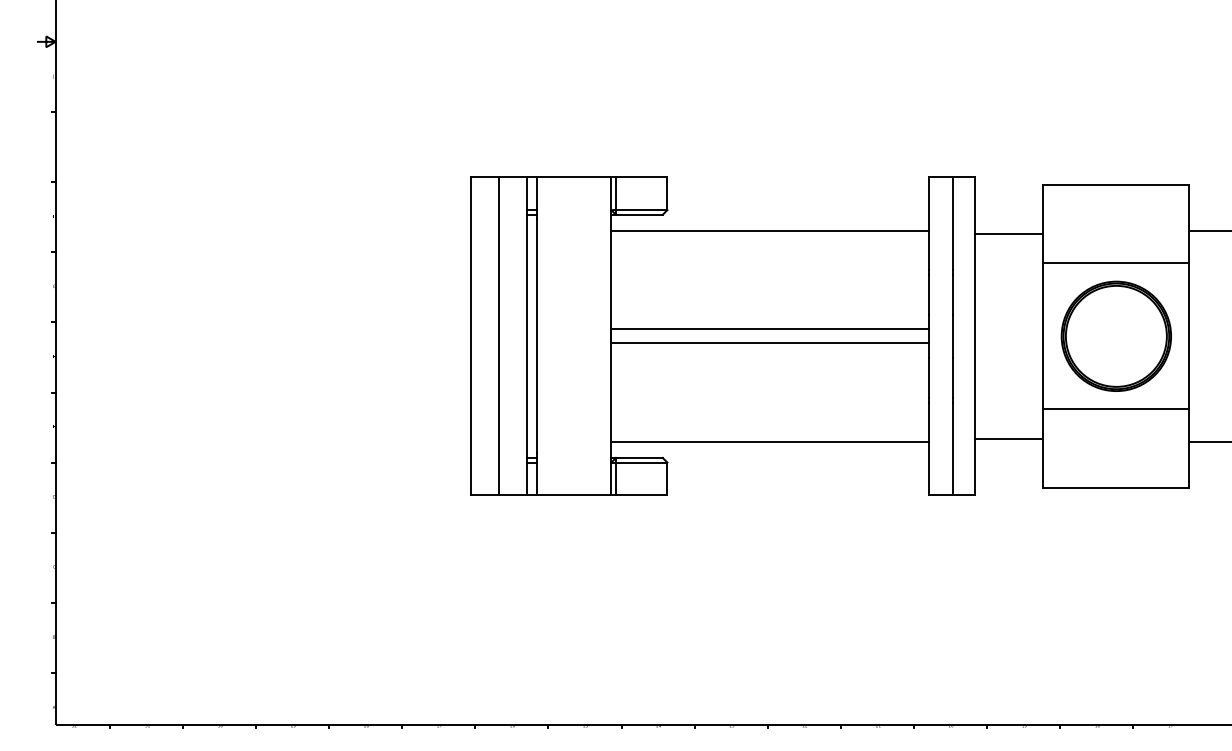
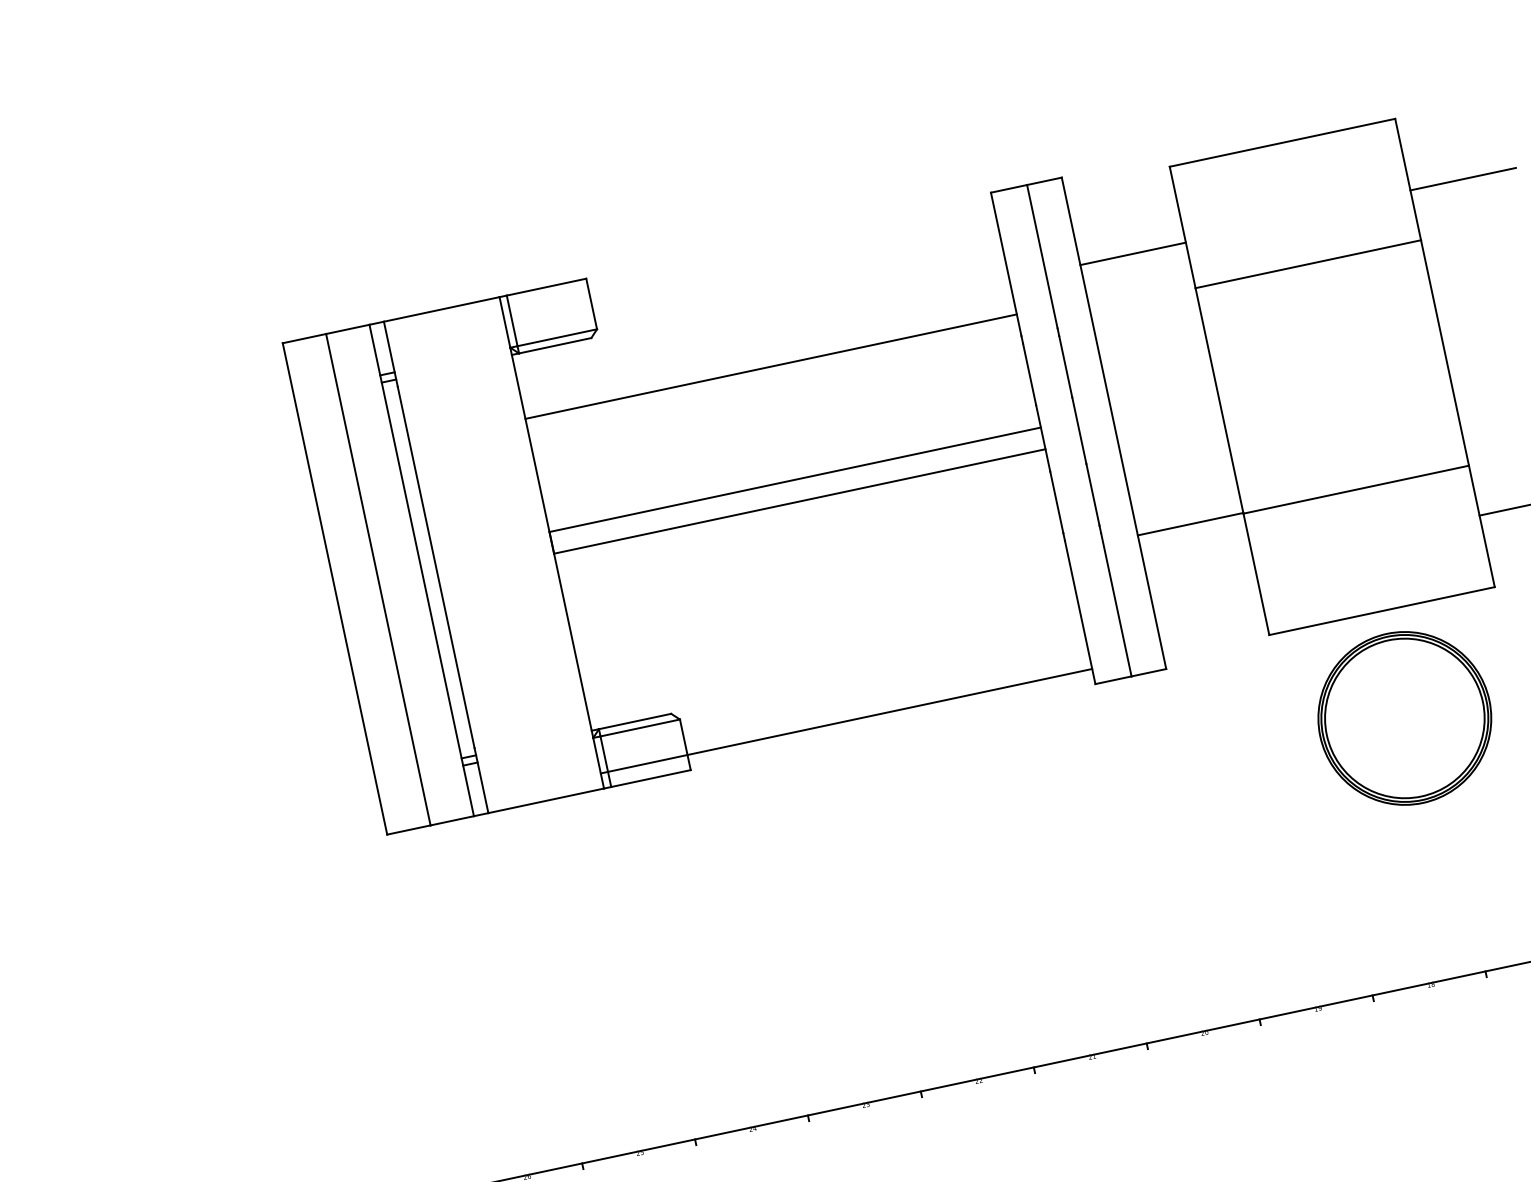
line: (770, 231) -> (771, 367), moved
part: (1115, 335) -> (1403, 717), moved
line: (1009, 438) -> (1190, 523), moved
line: (770, 441) -> (846, 720), moved

